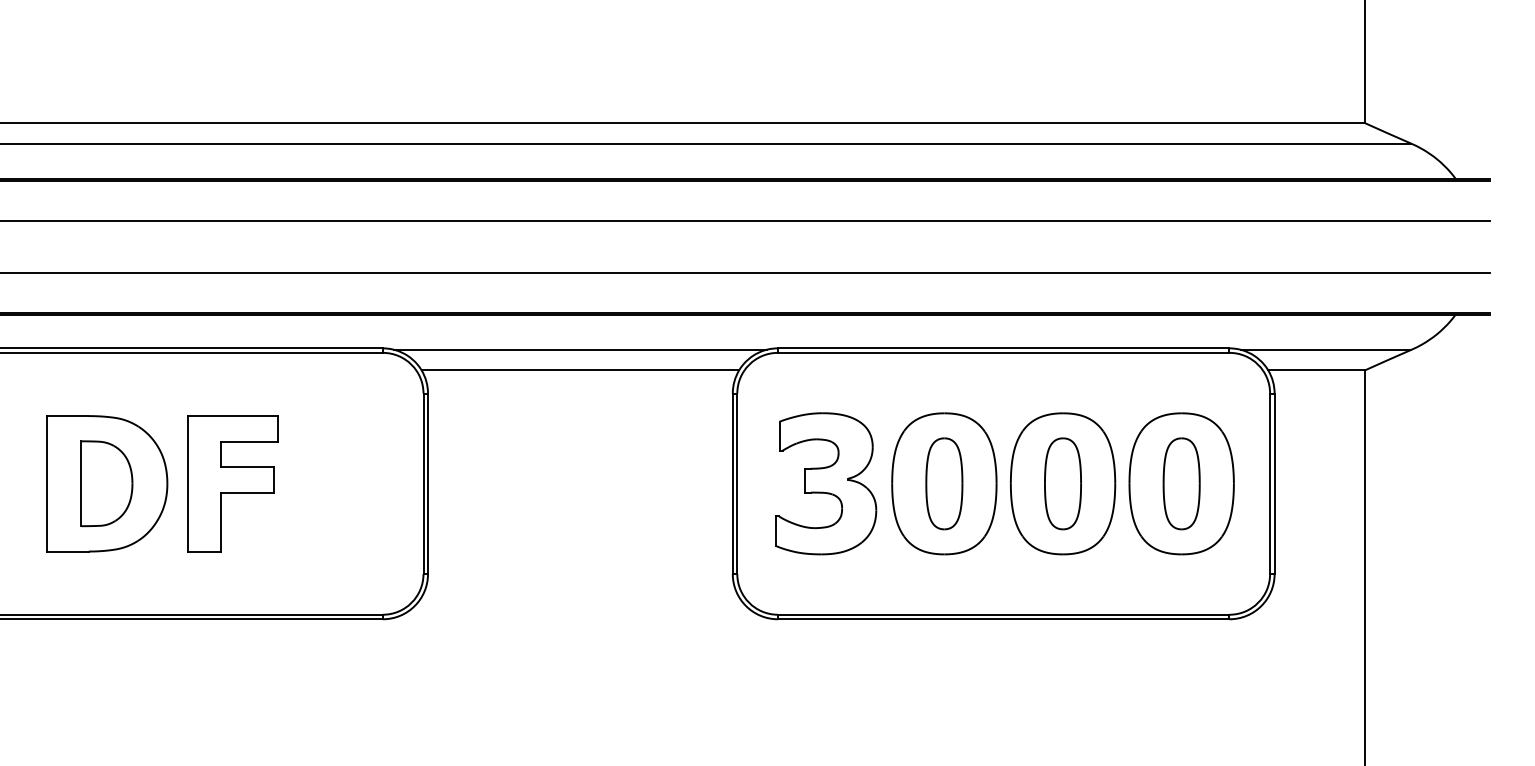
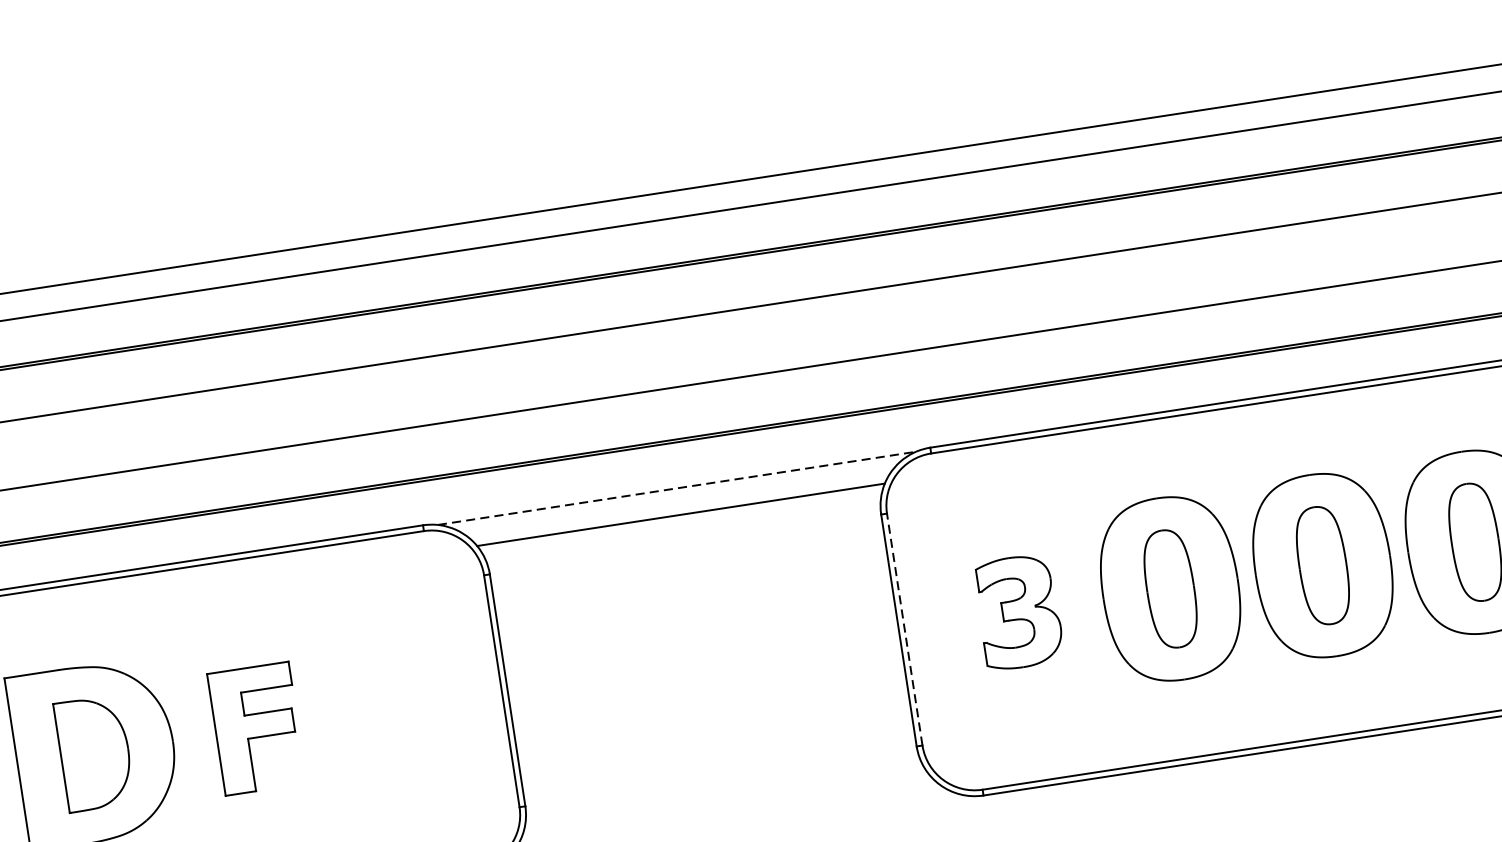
line: (580, 349) -> (677, 487), solid -> dashed
part: (232, 483) -> (256, 728), size x0.7
line: (737, 483) -> (904, 629), solid -> dashed
part: (826, 483) -> (1019, 611), size x0.6

